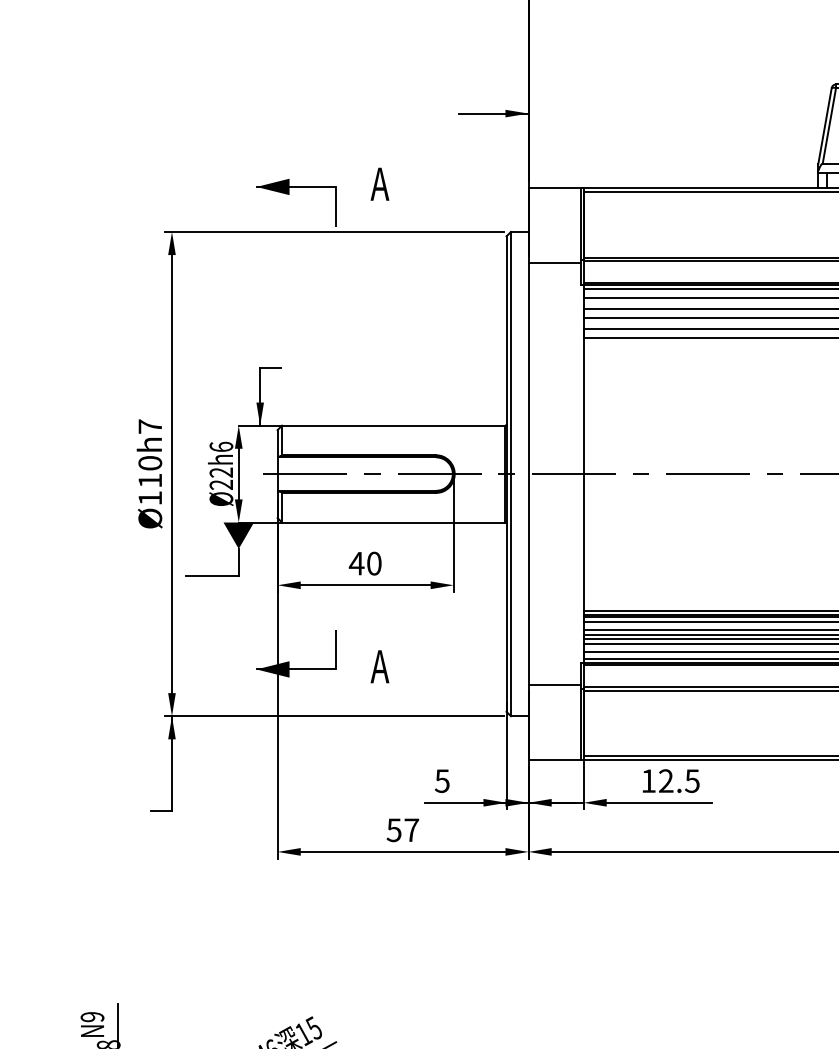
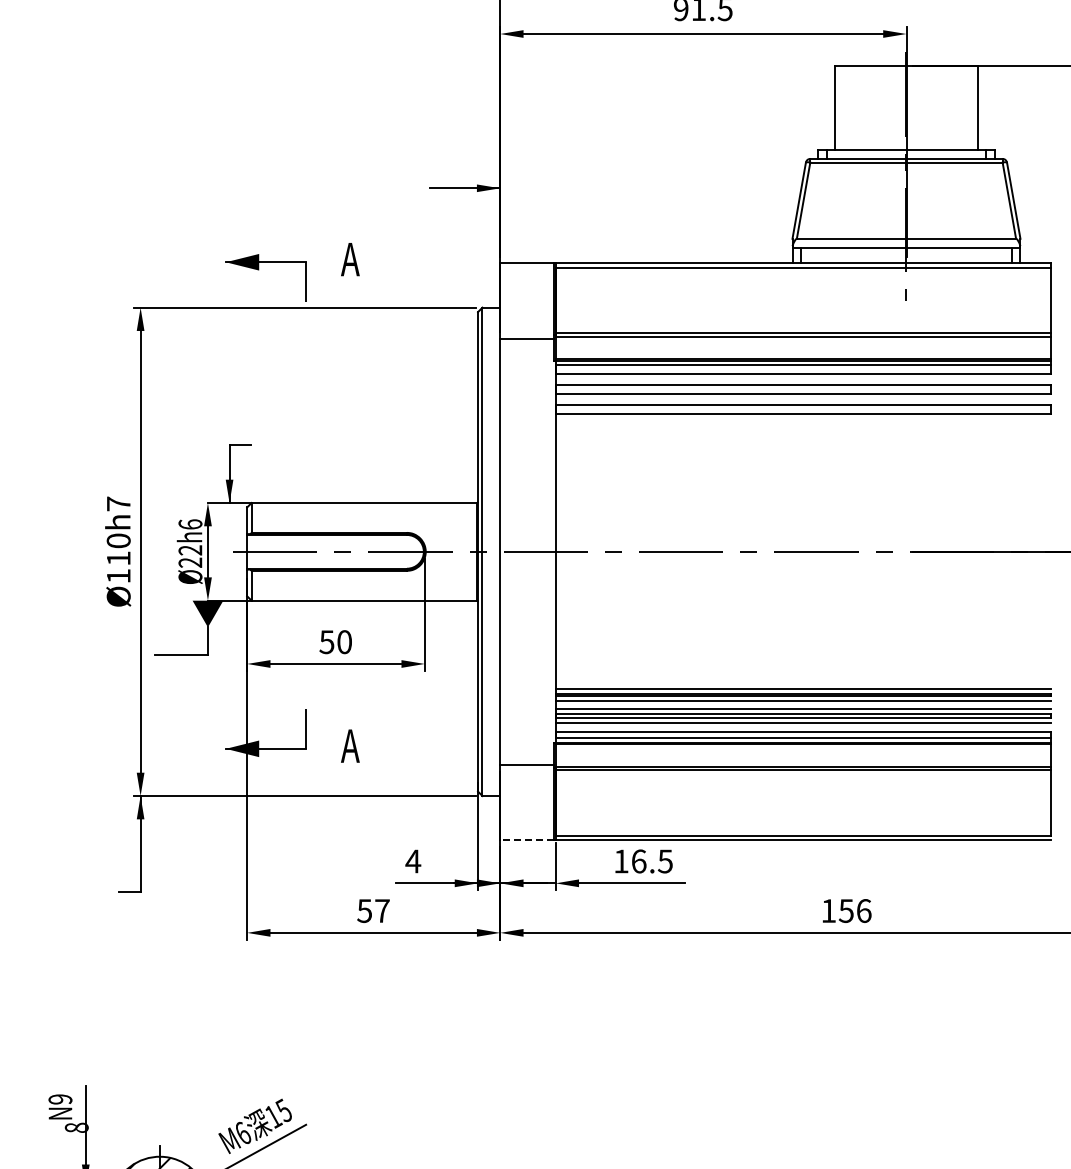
text: (356, 563) -> (326, 642), 40 -> 50
line: (554, 760) -> (526, 840), solid -> dashed
text: (442, 781) -> (413, 861), 5 -> 4
text: (665, 781) -> (638, 861), 12.5 -> 16.5

